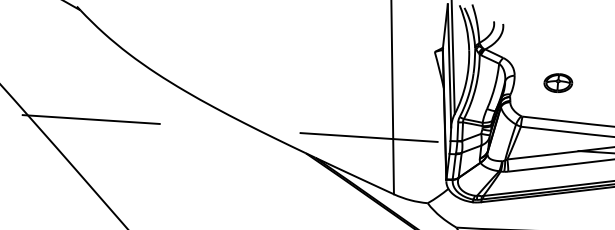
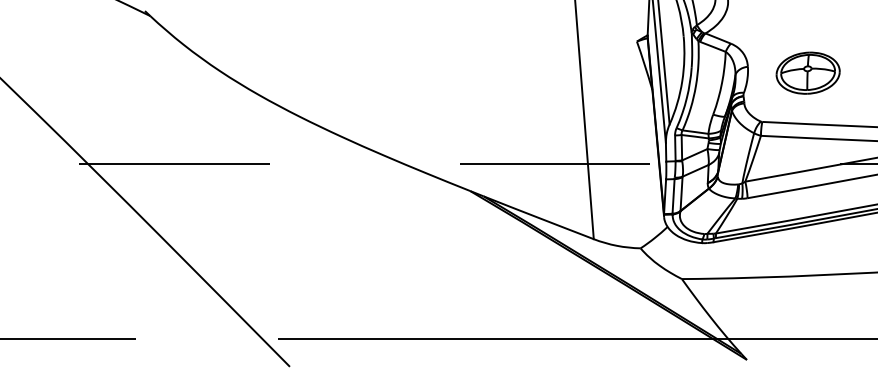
part: (557, 82) -> (807, 72), size x1.67

